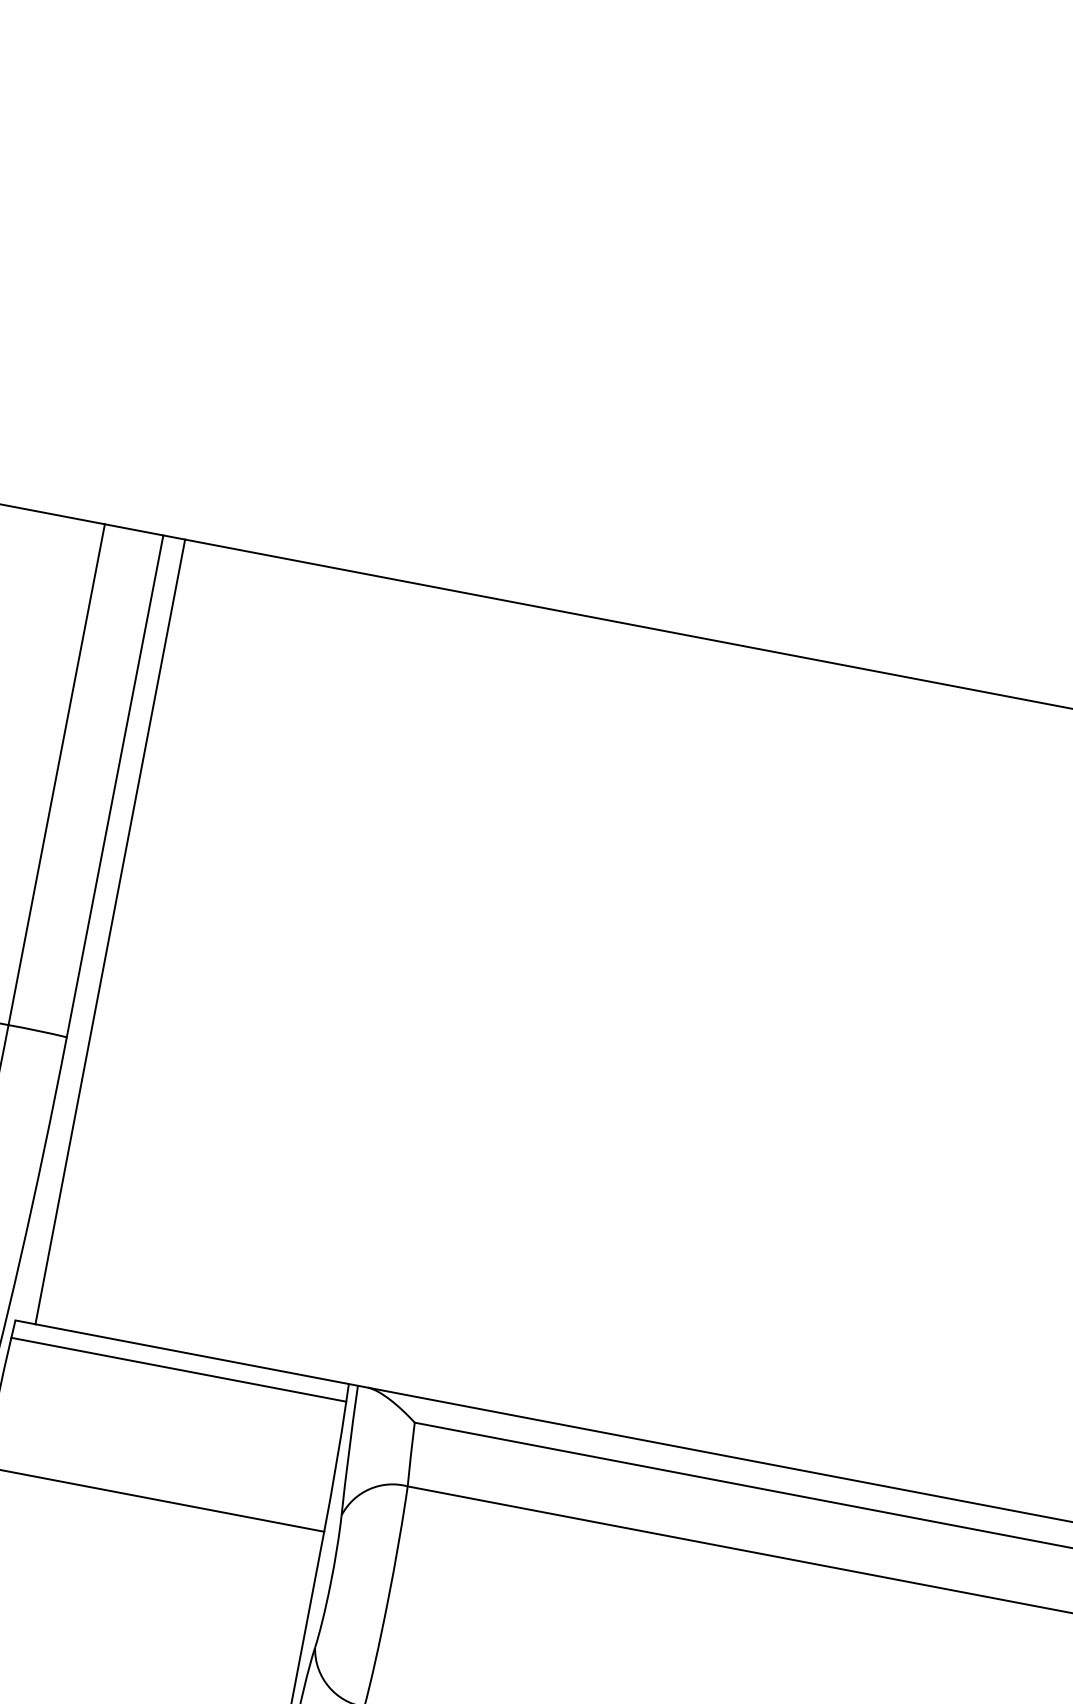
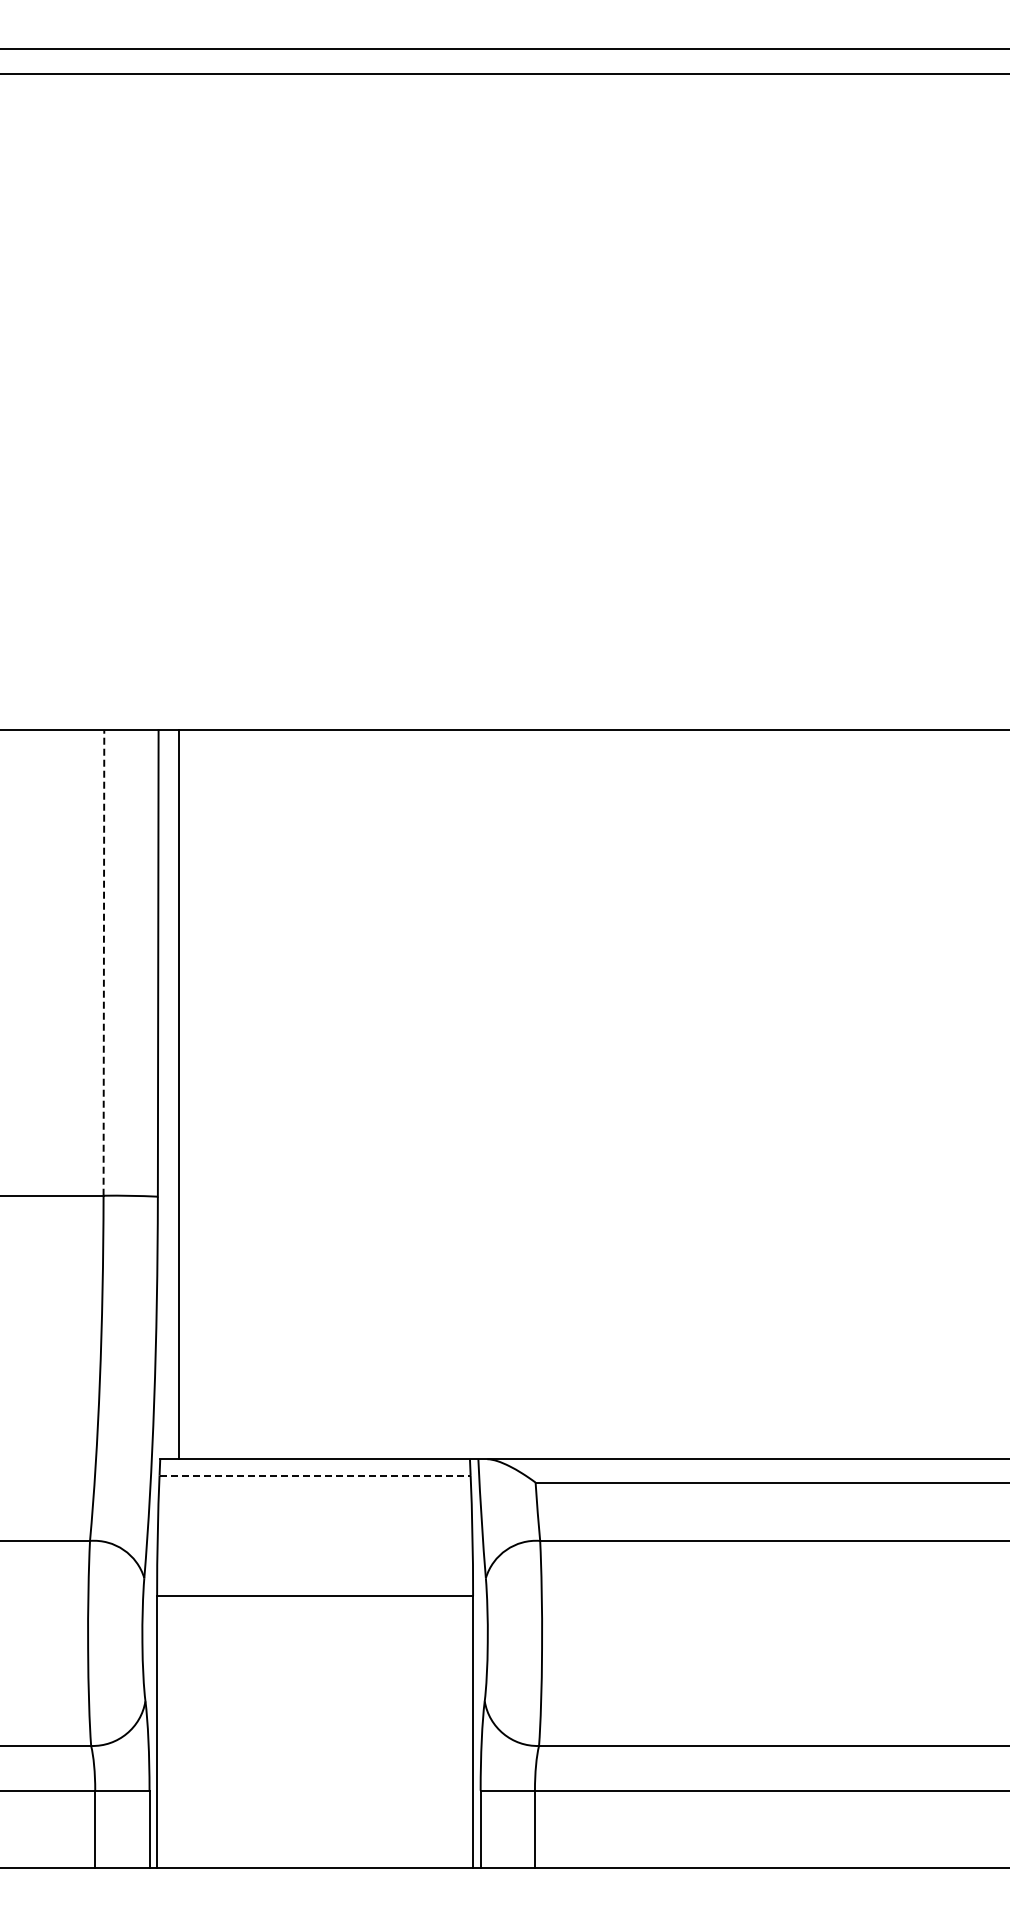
line: (56, 775) -> (103, 963), solid -> dashed
line: (179, 1369) -> (315, 1475), solid -> dashed

